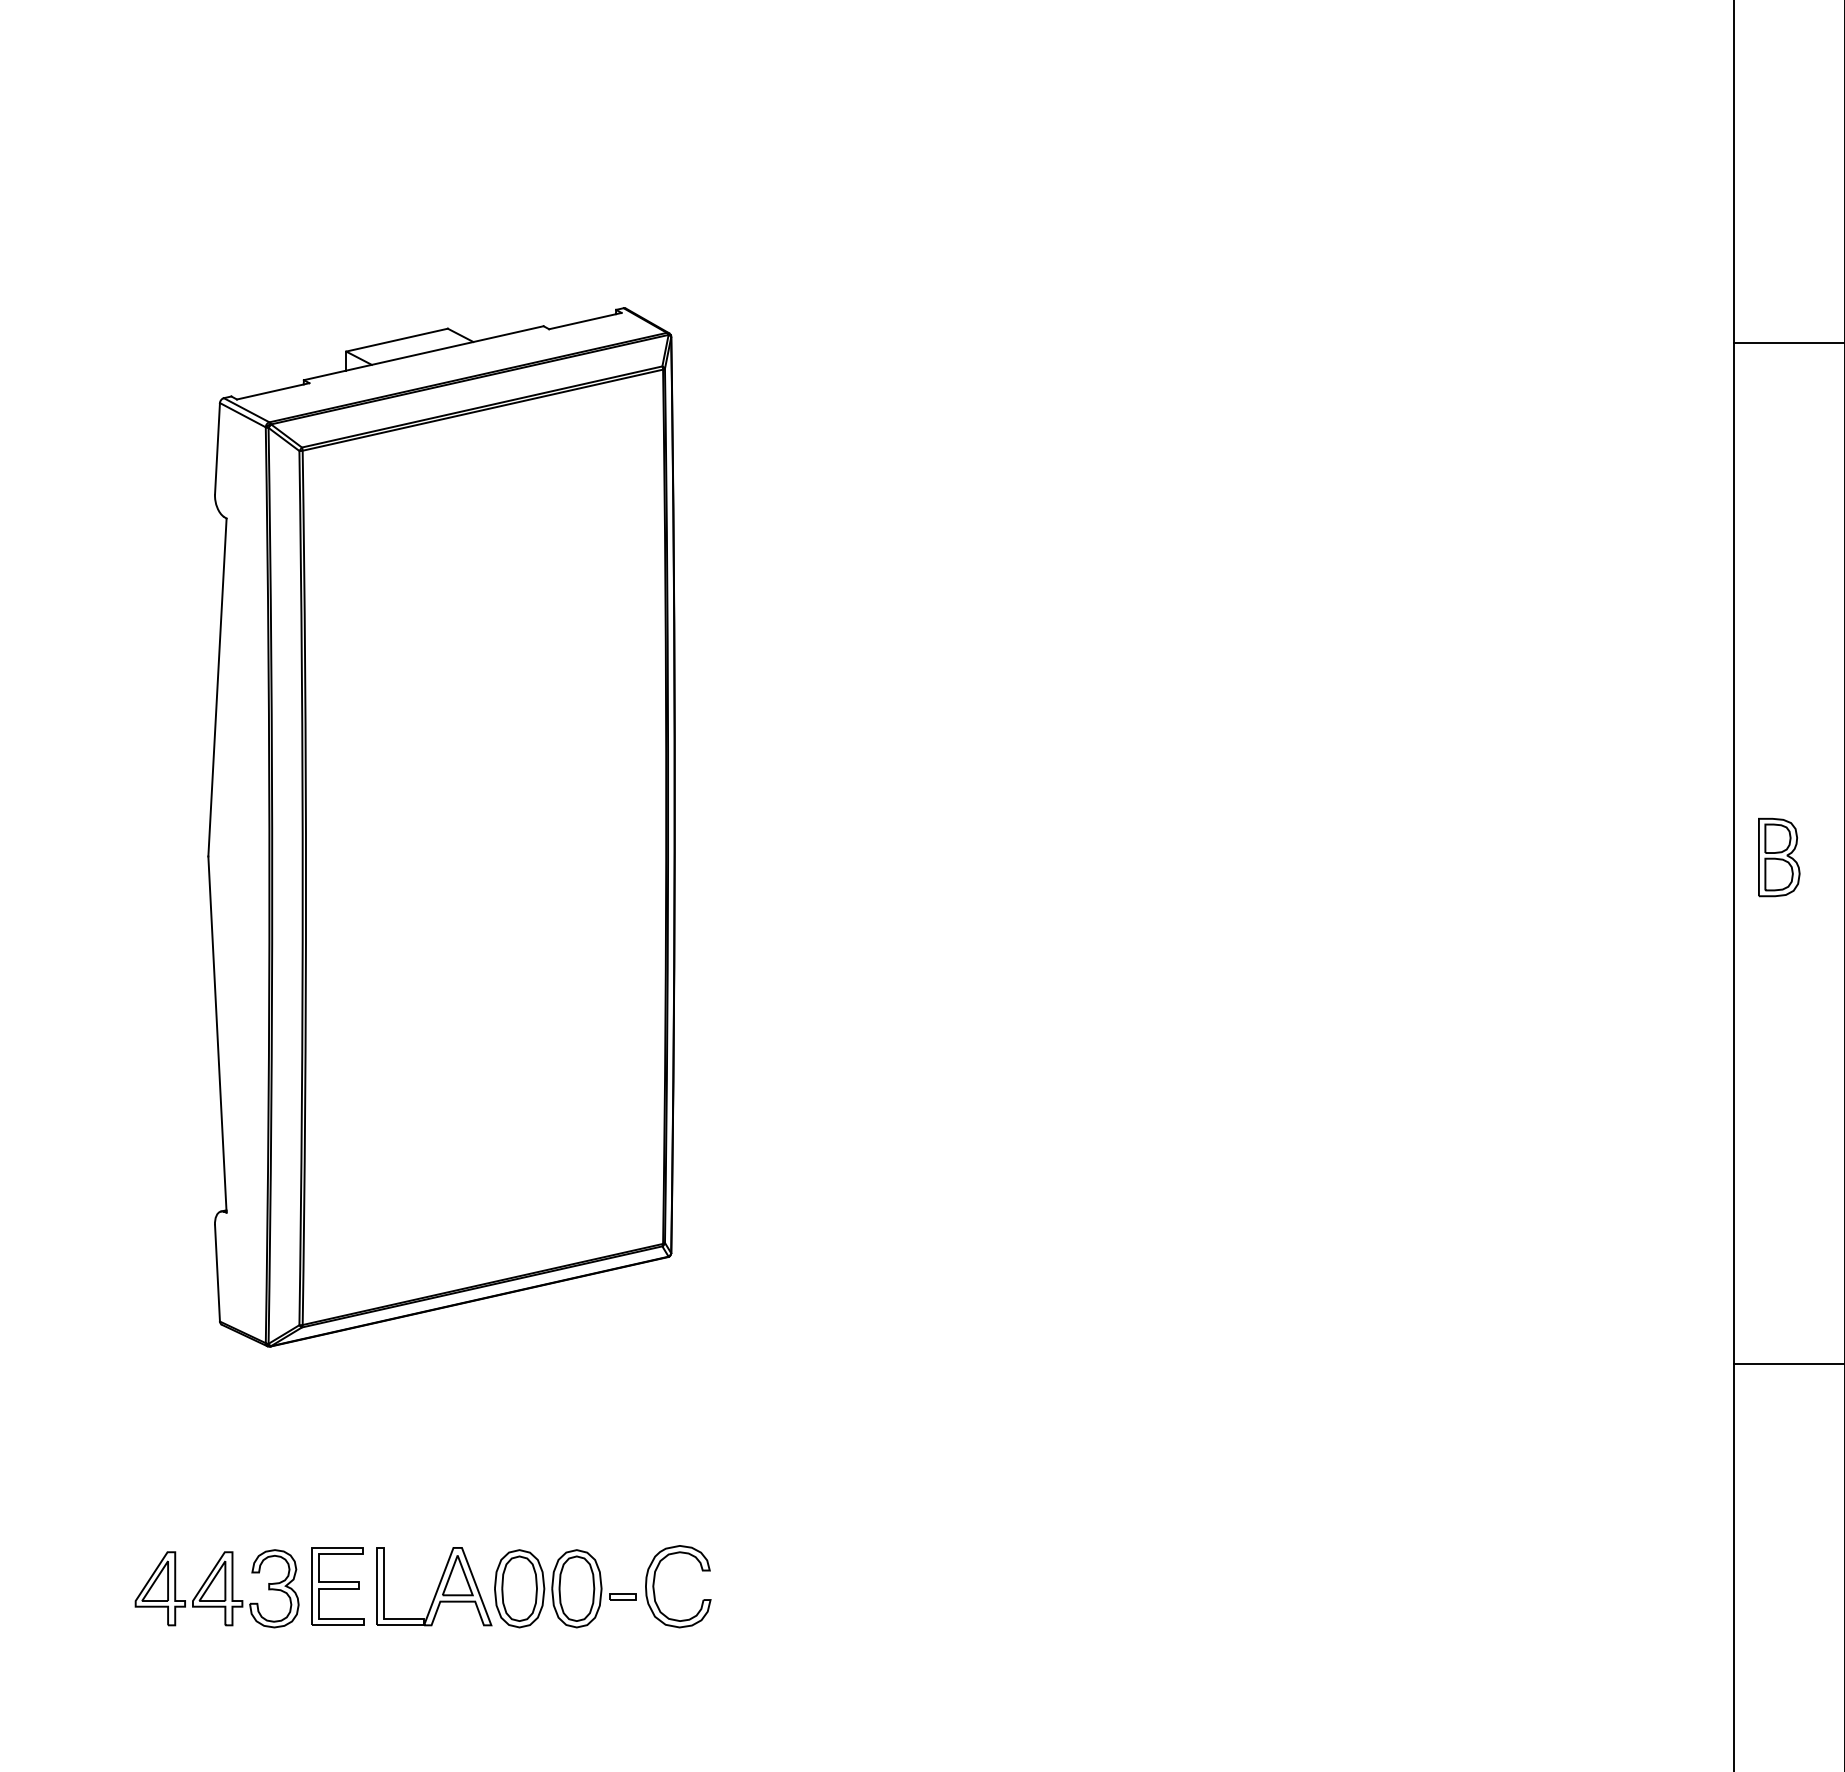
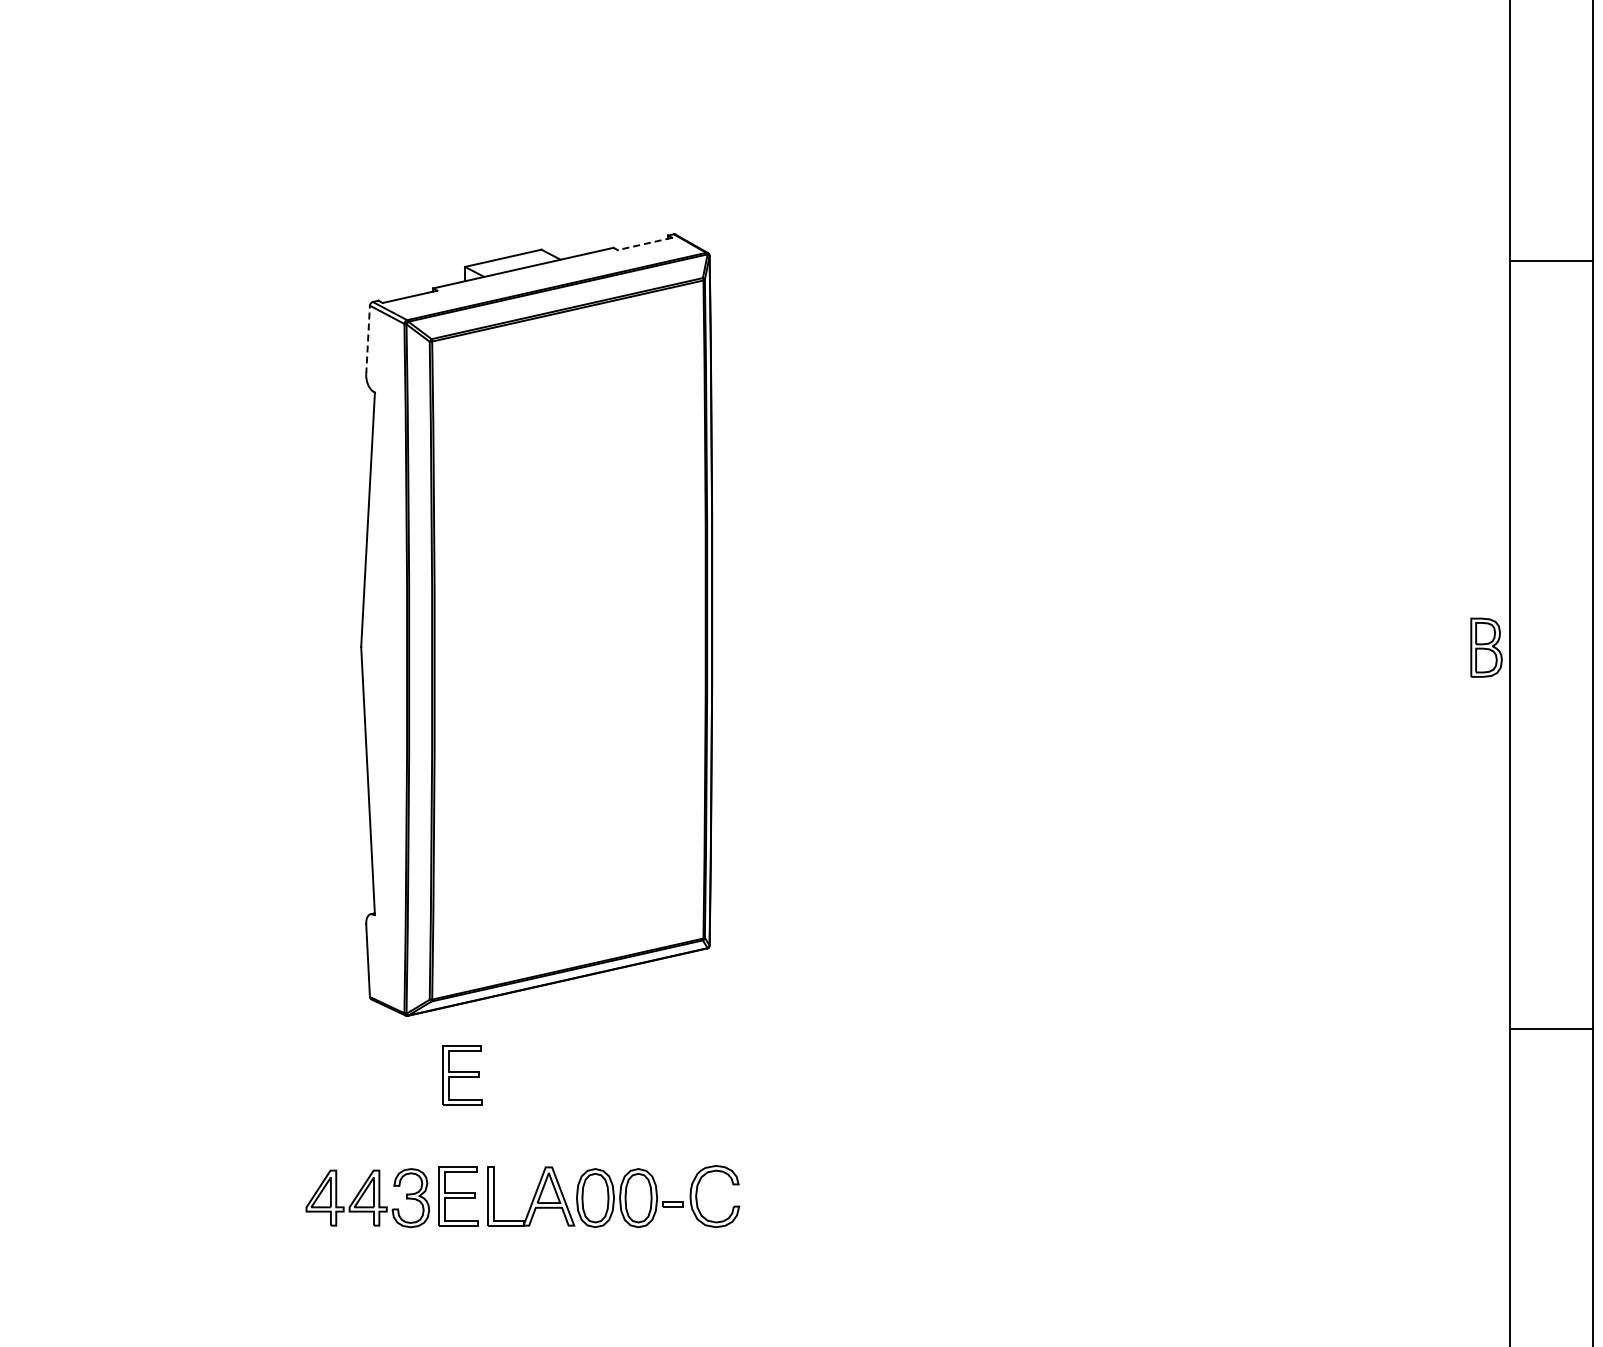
line: (584, 320) -> (644, 243), solid -> dashed
line: (218, 448) -> (368, 339), solid -> dashed
part: (1779, 857) -> (1486, 647), moved
part: (342, 1425) -> (462, 1075), added

